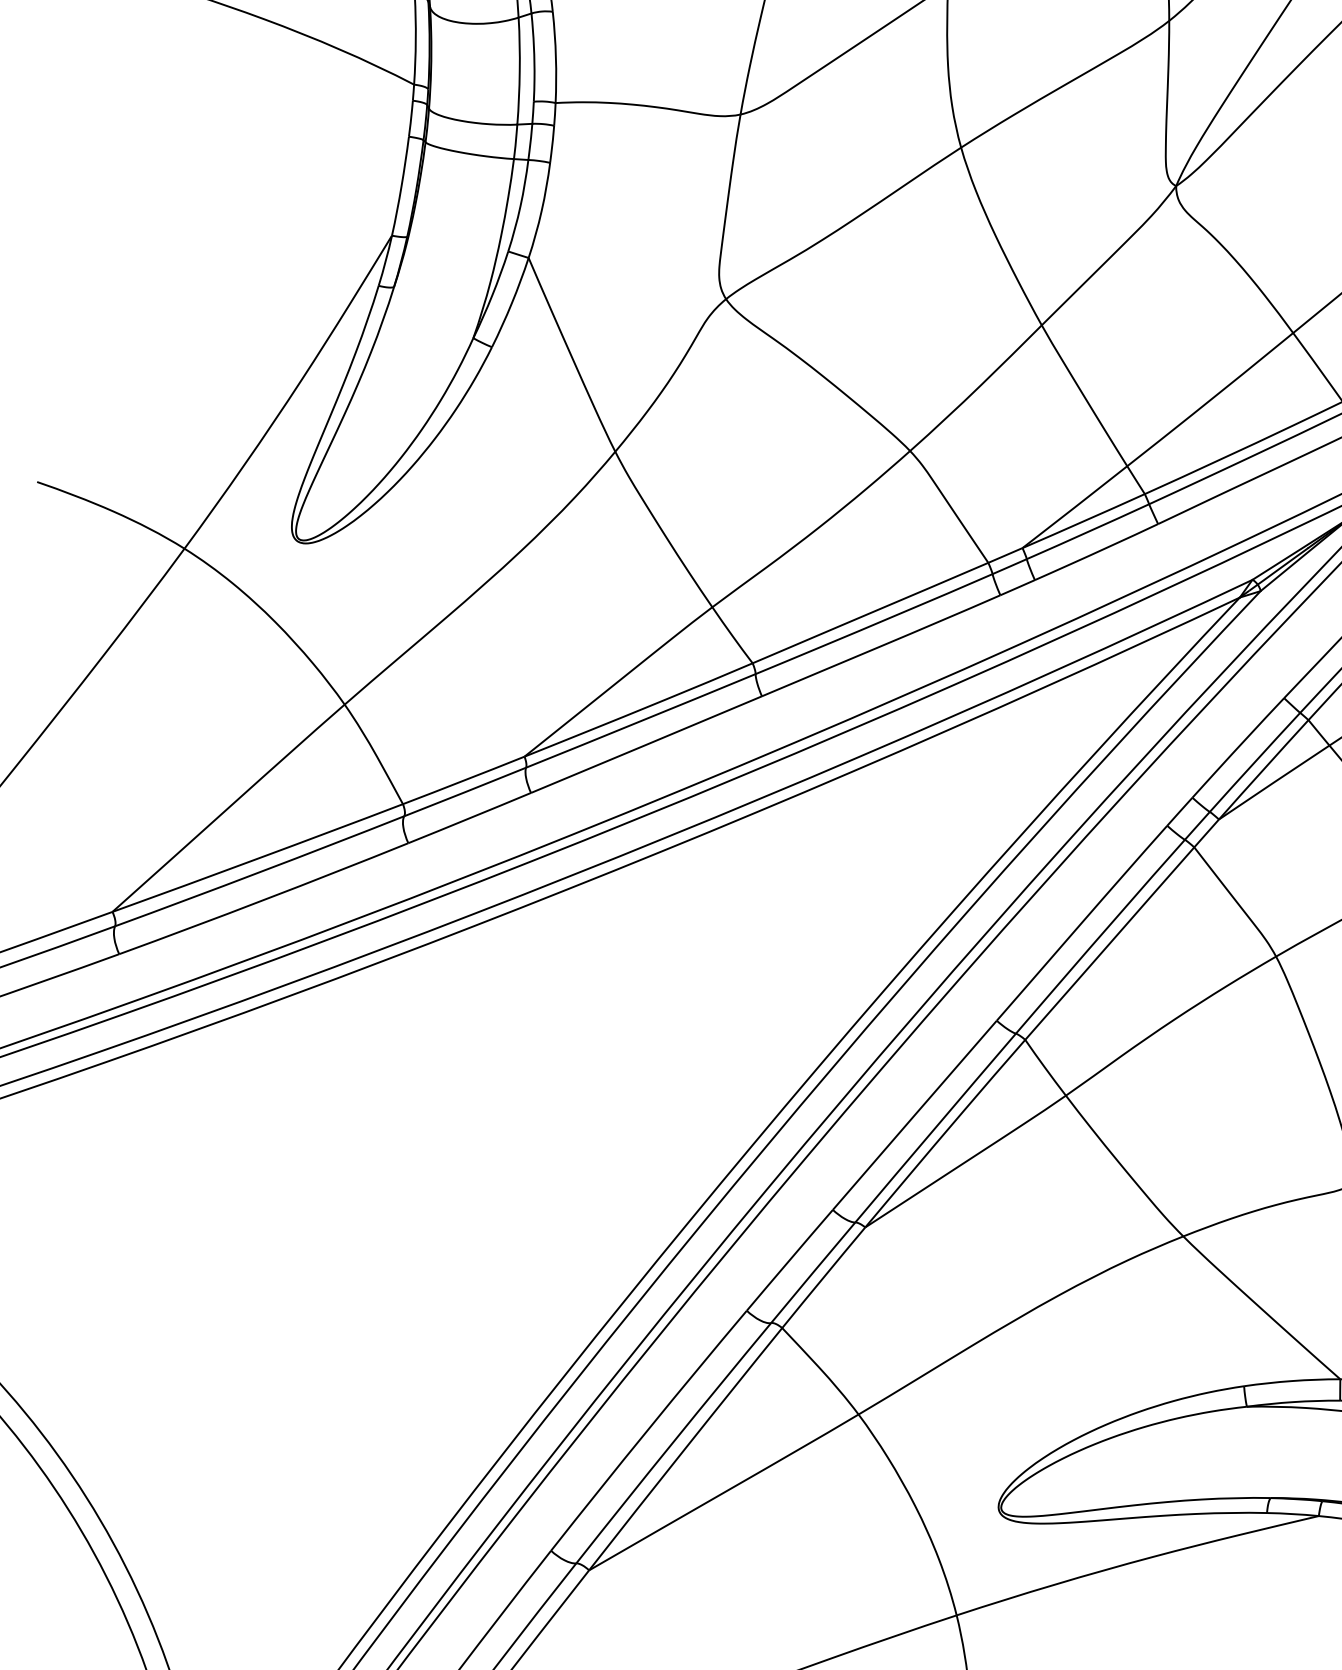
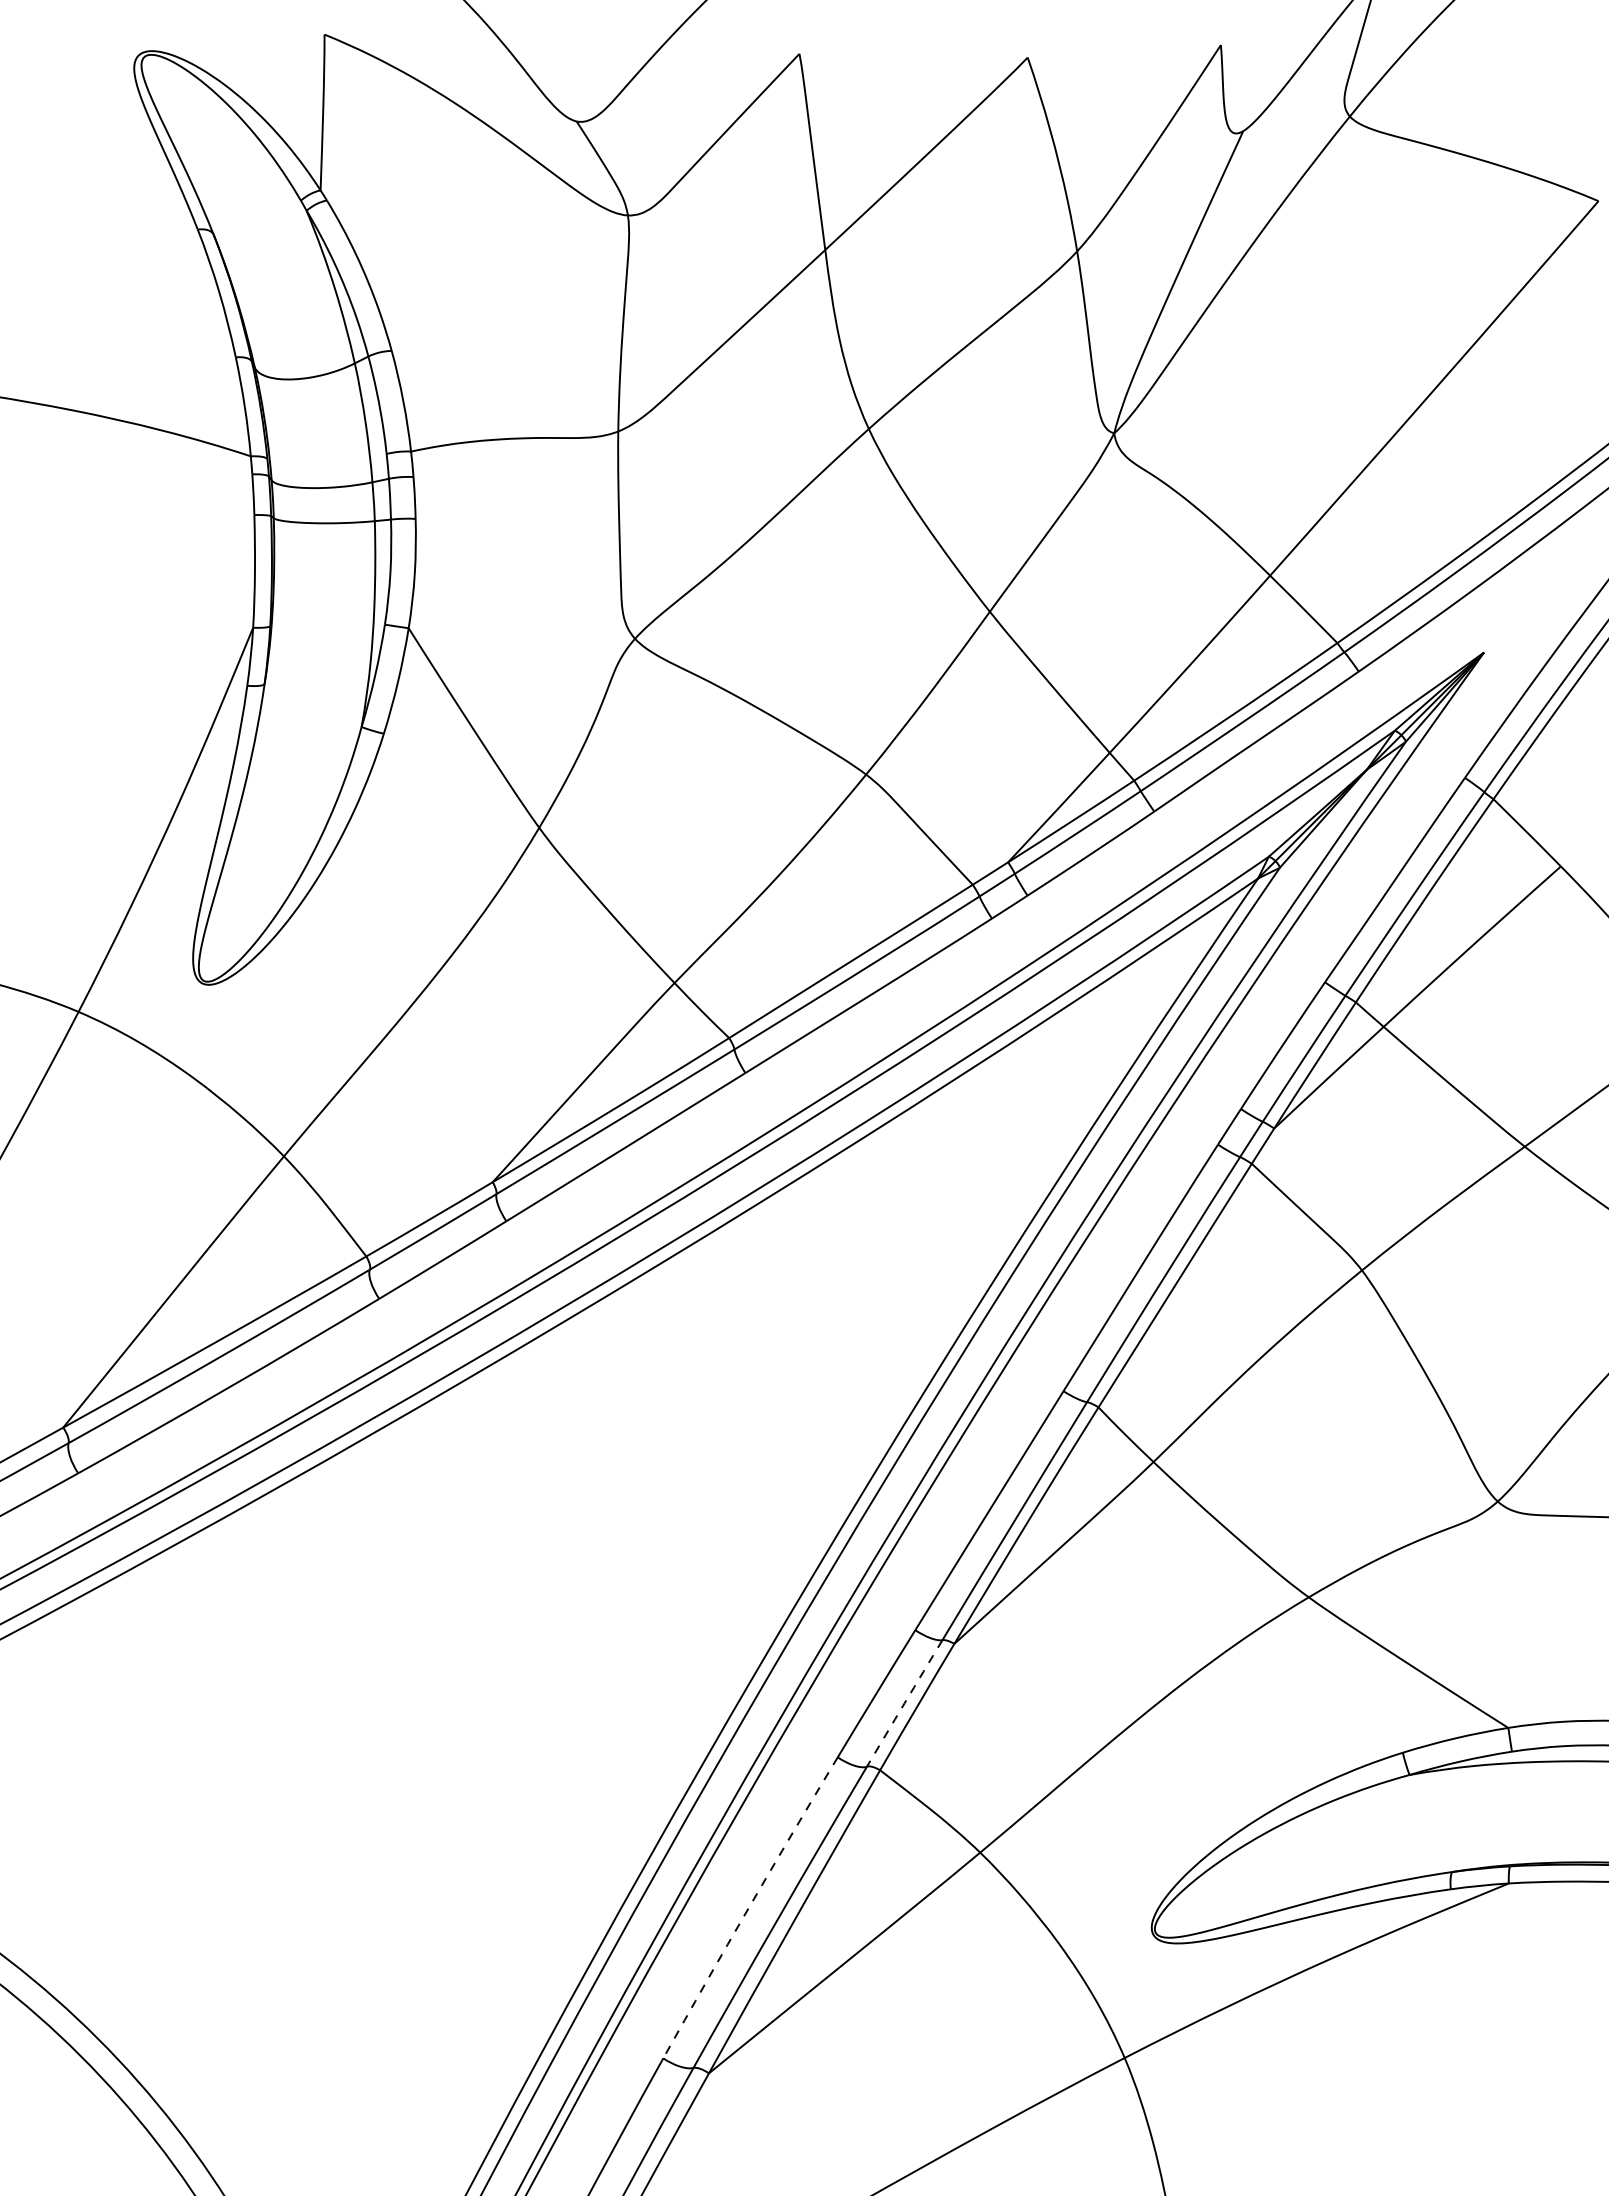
arc: (813, 1272) -> (904, 1703), solid -> dashed
arc: (648, 1430) -> (749, 1907), solid -> dashed

